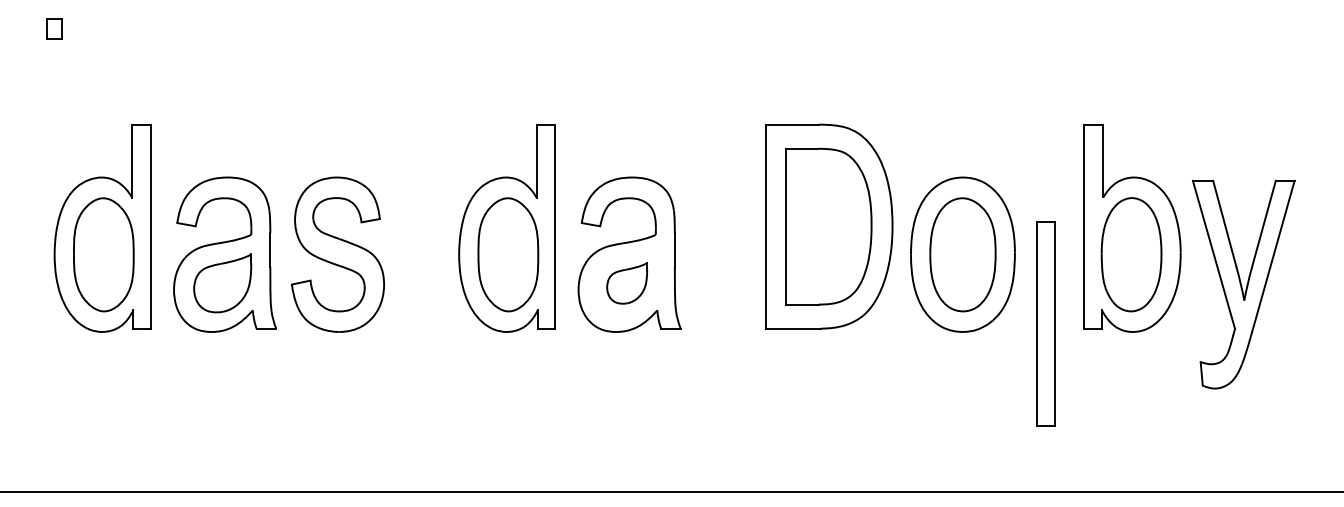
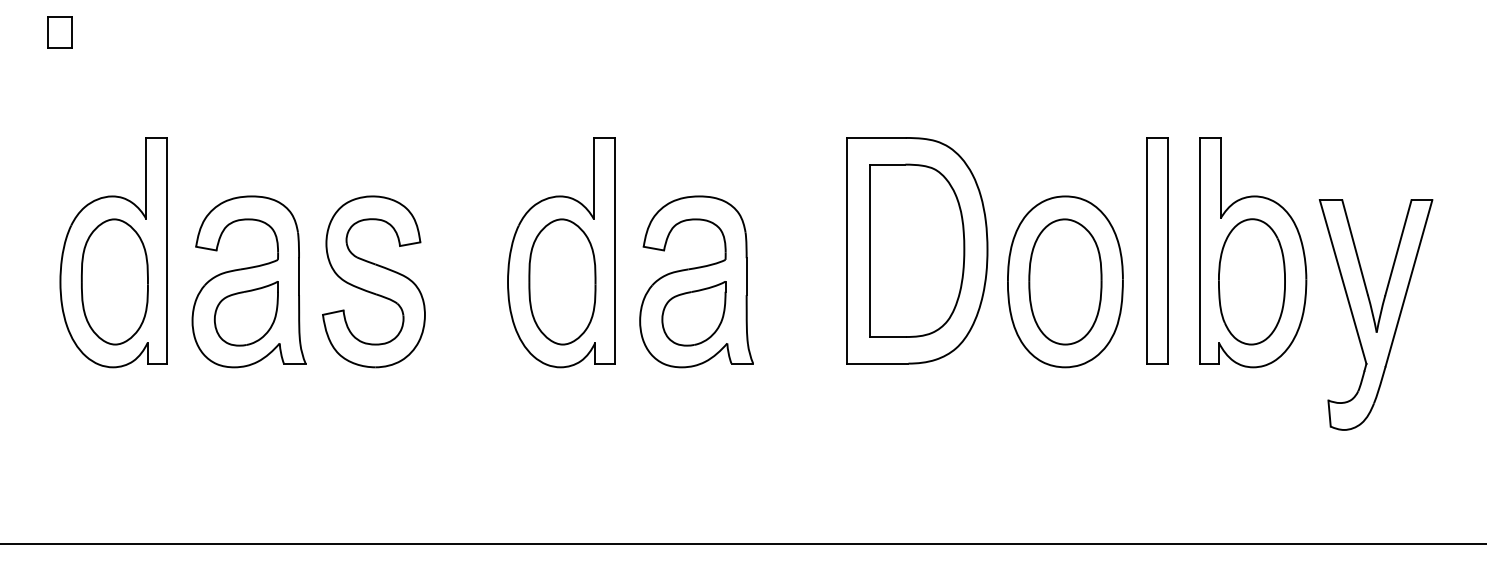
part: (54, 29) -> (60, 32), size x1.43
part: (626, 283) -> (693, 313), size x1.43
part: (1045, 323) -> (1156, 250), moved

